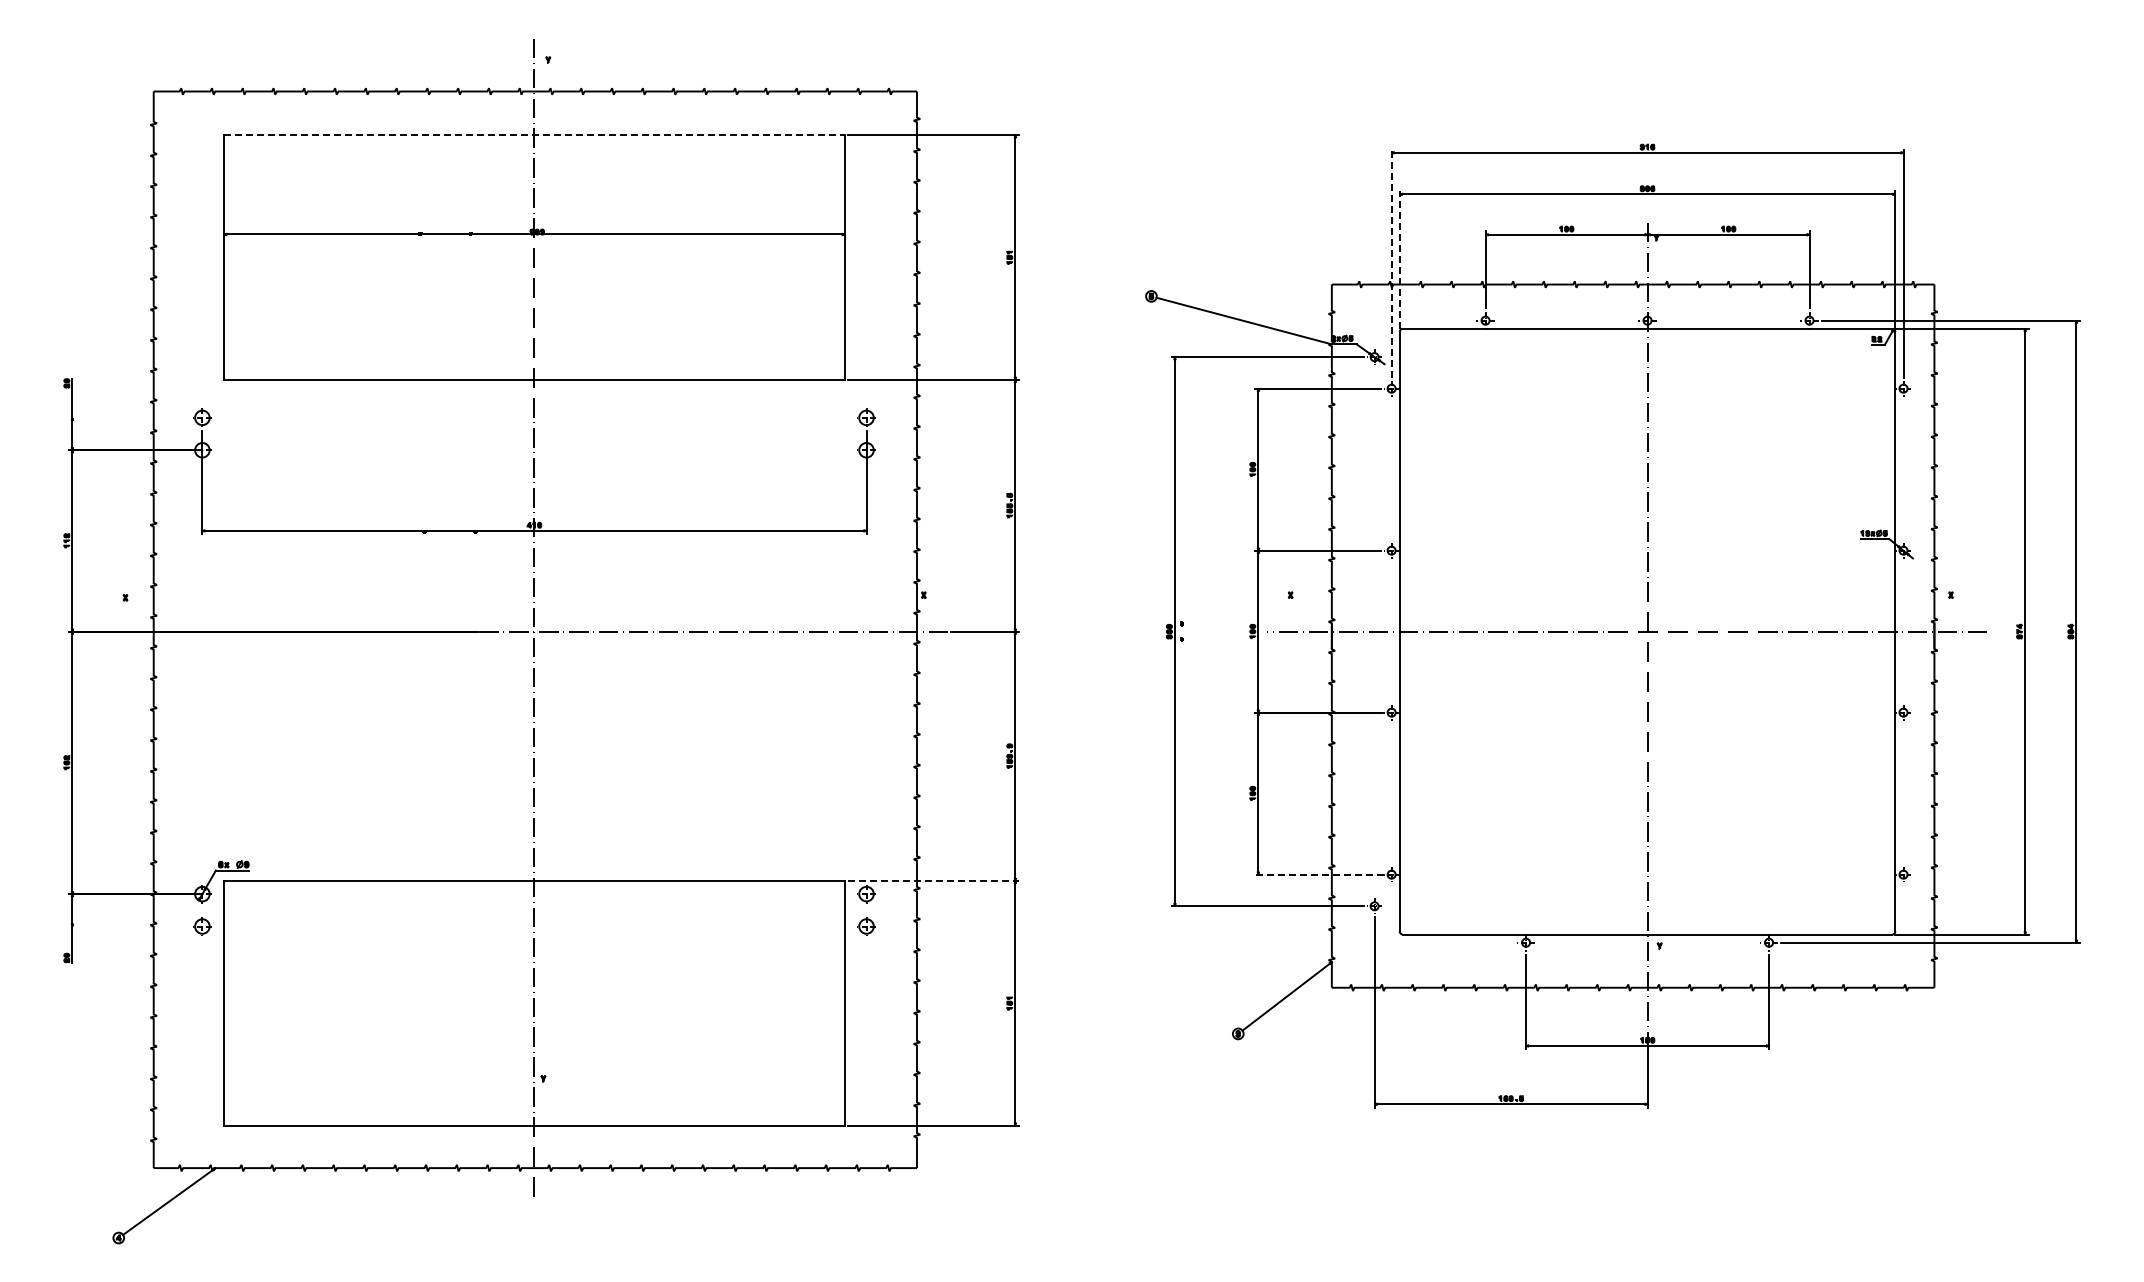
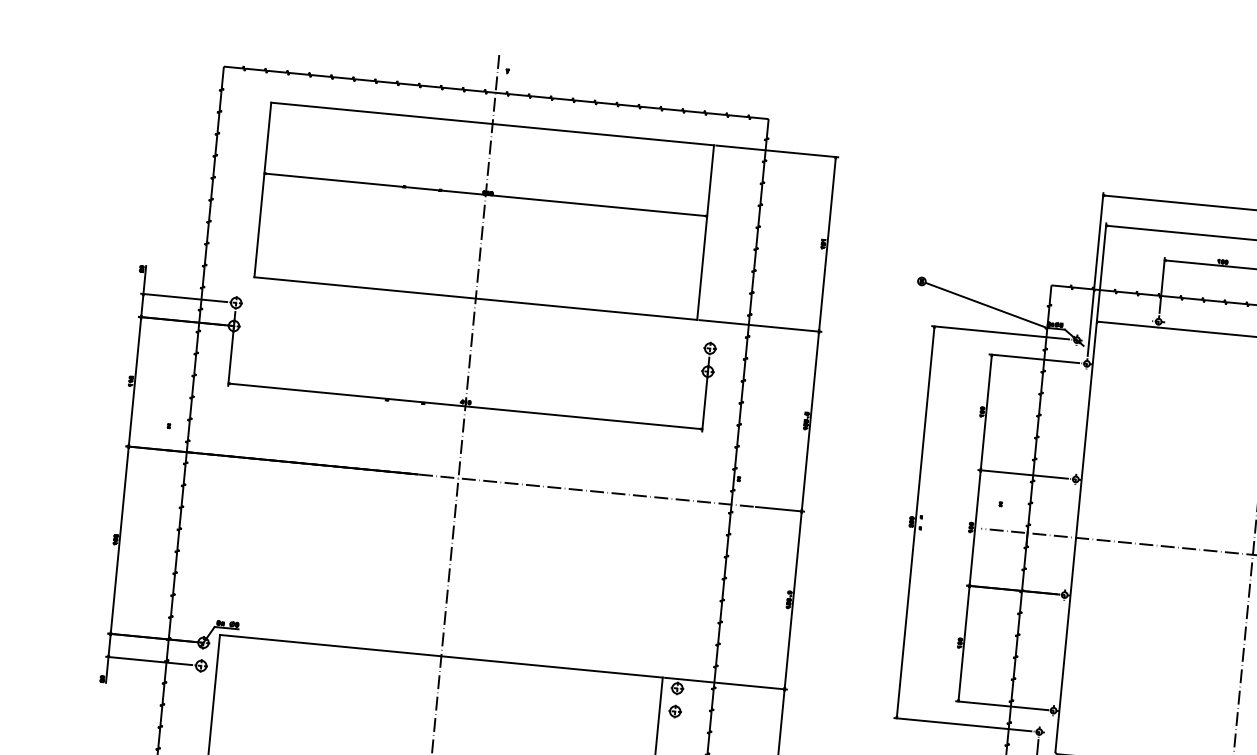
line: (534, 135) -> (492, 124), dashed -> solid
line: (1399, 259) -> (1101, 272), dashed -> solid
line: (1391, 263) -> (1095, 274), dashed -> solid
line: (129, 417) -> (184, 297), added
line: (1318, 874) -> (1001, 705), dashed -> solid
line: (933, 880) -> (726, 683), dashed -> solid
line: (129, 926) -> (149, 660), added

